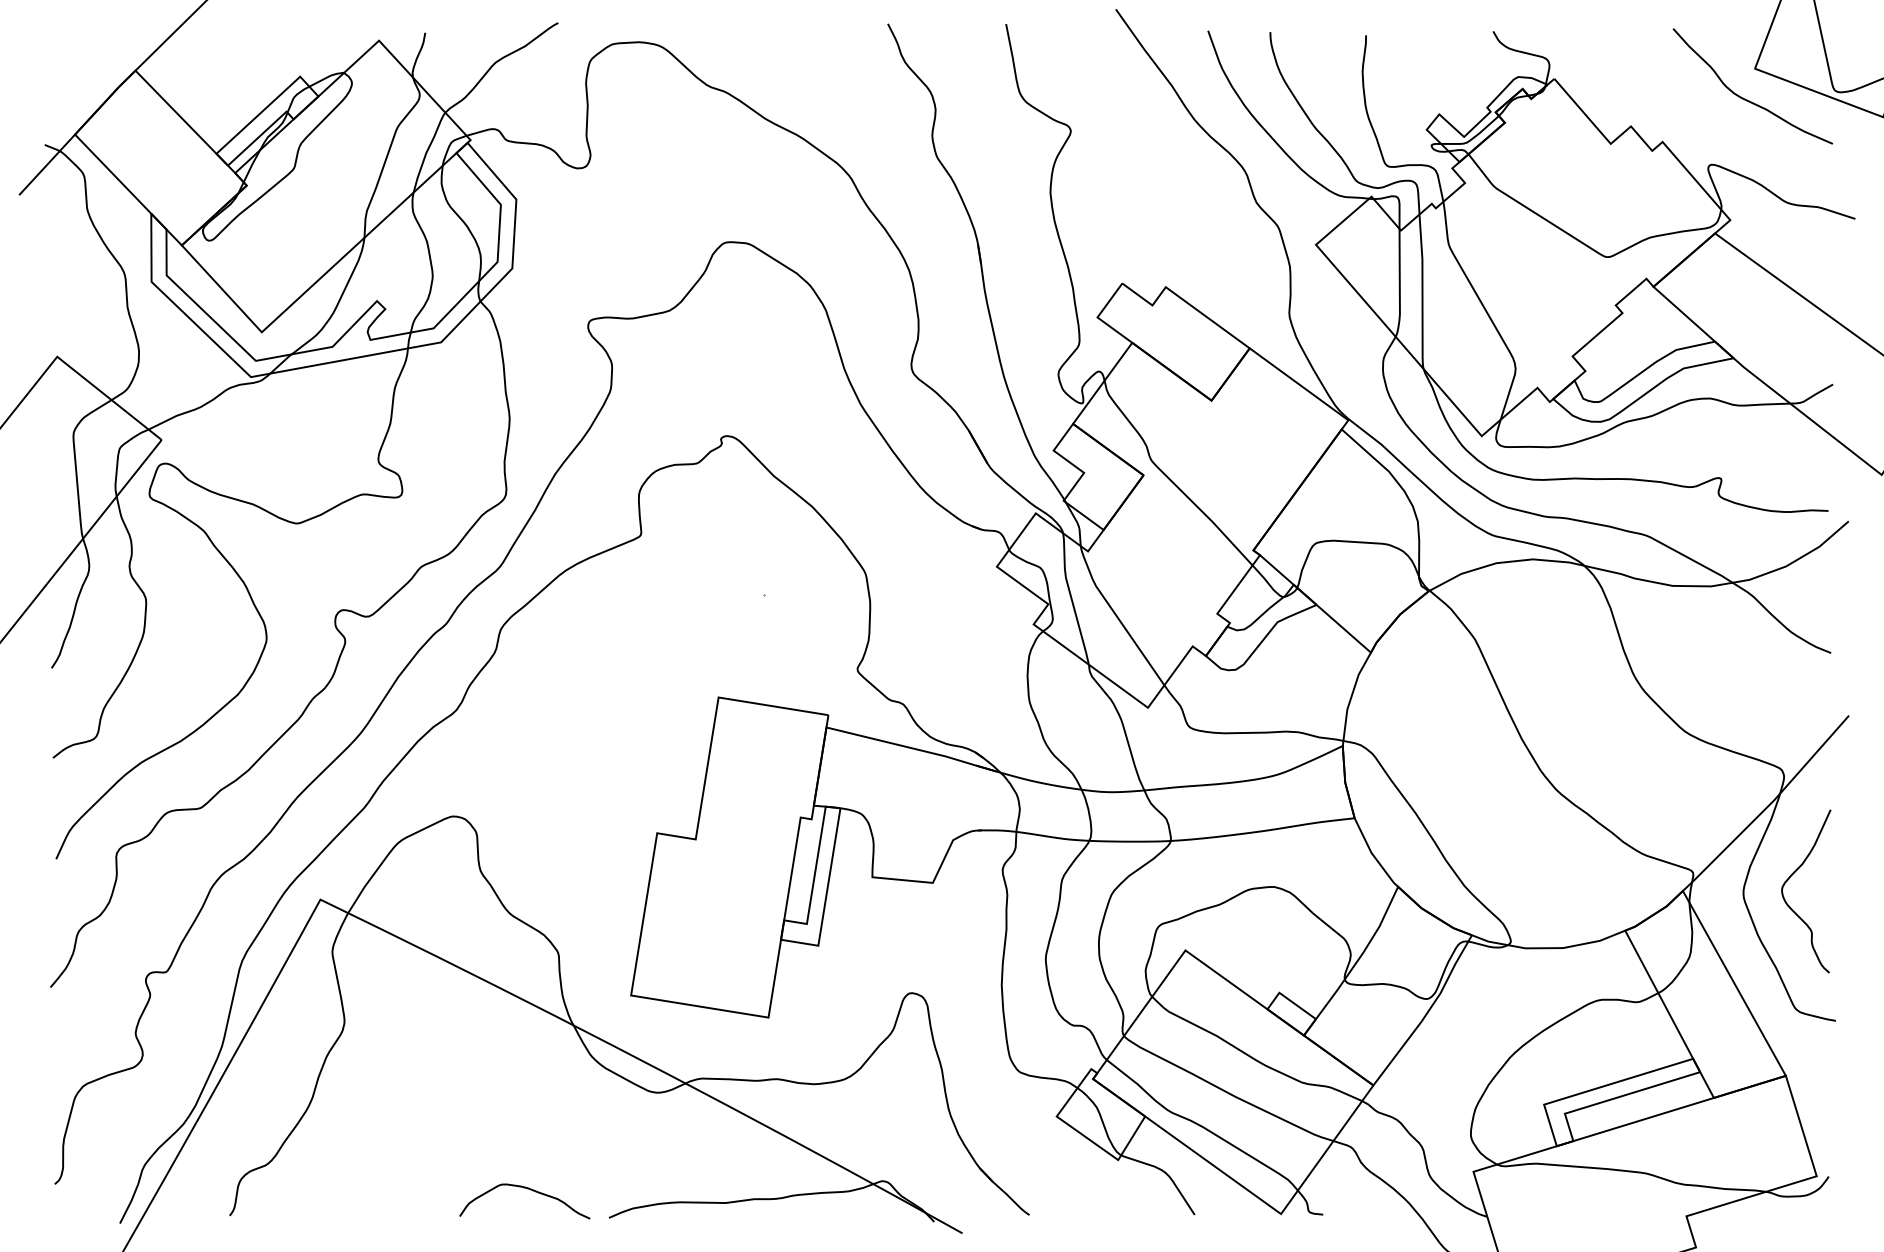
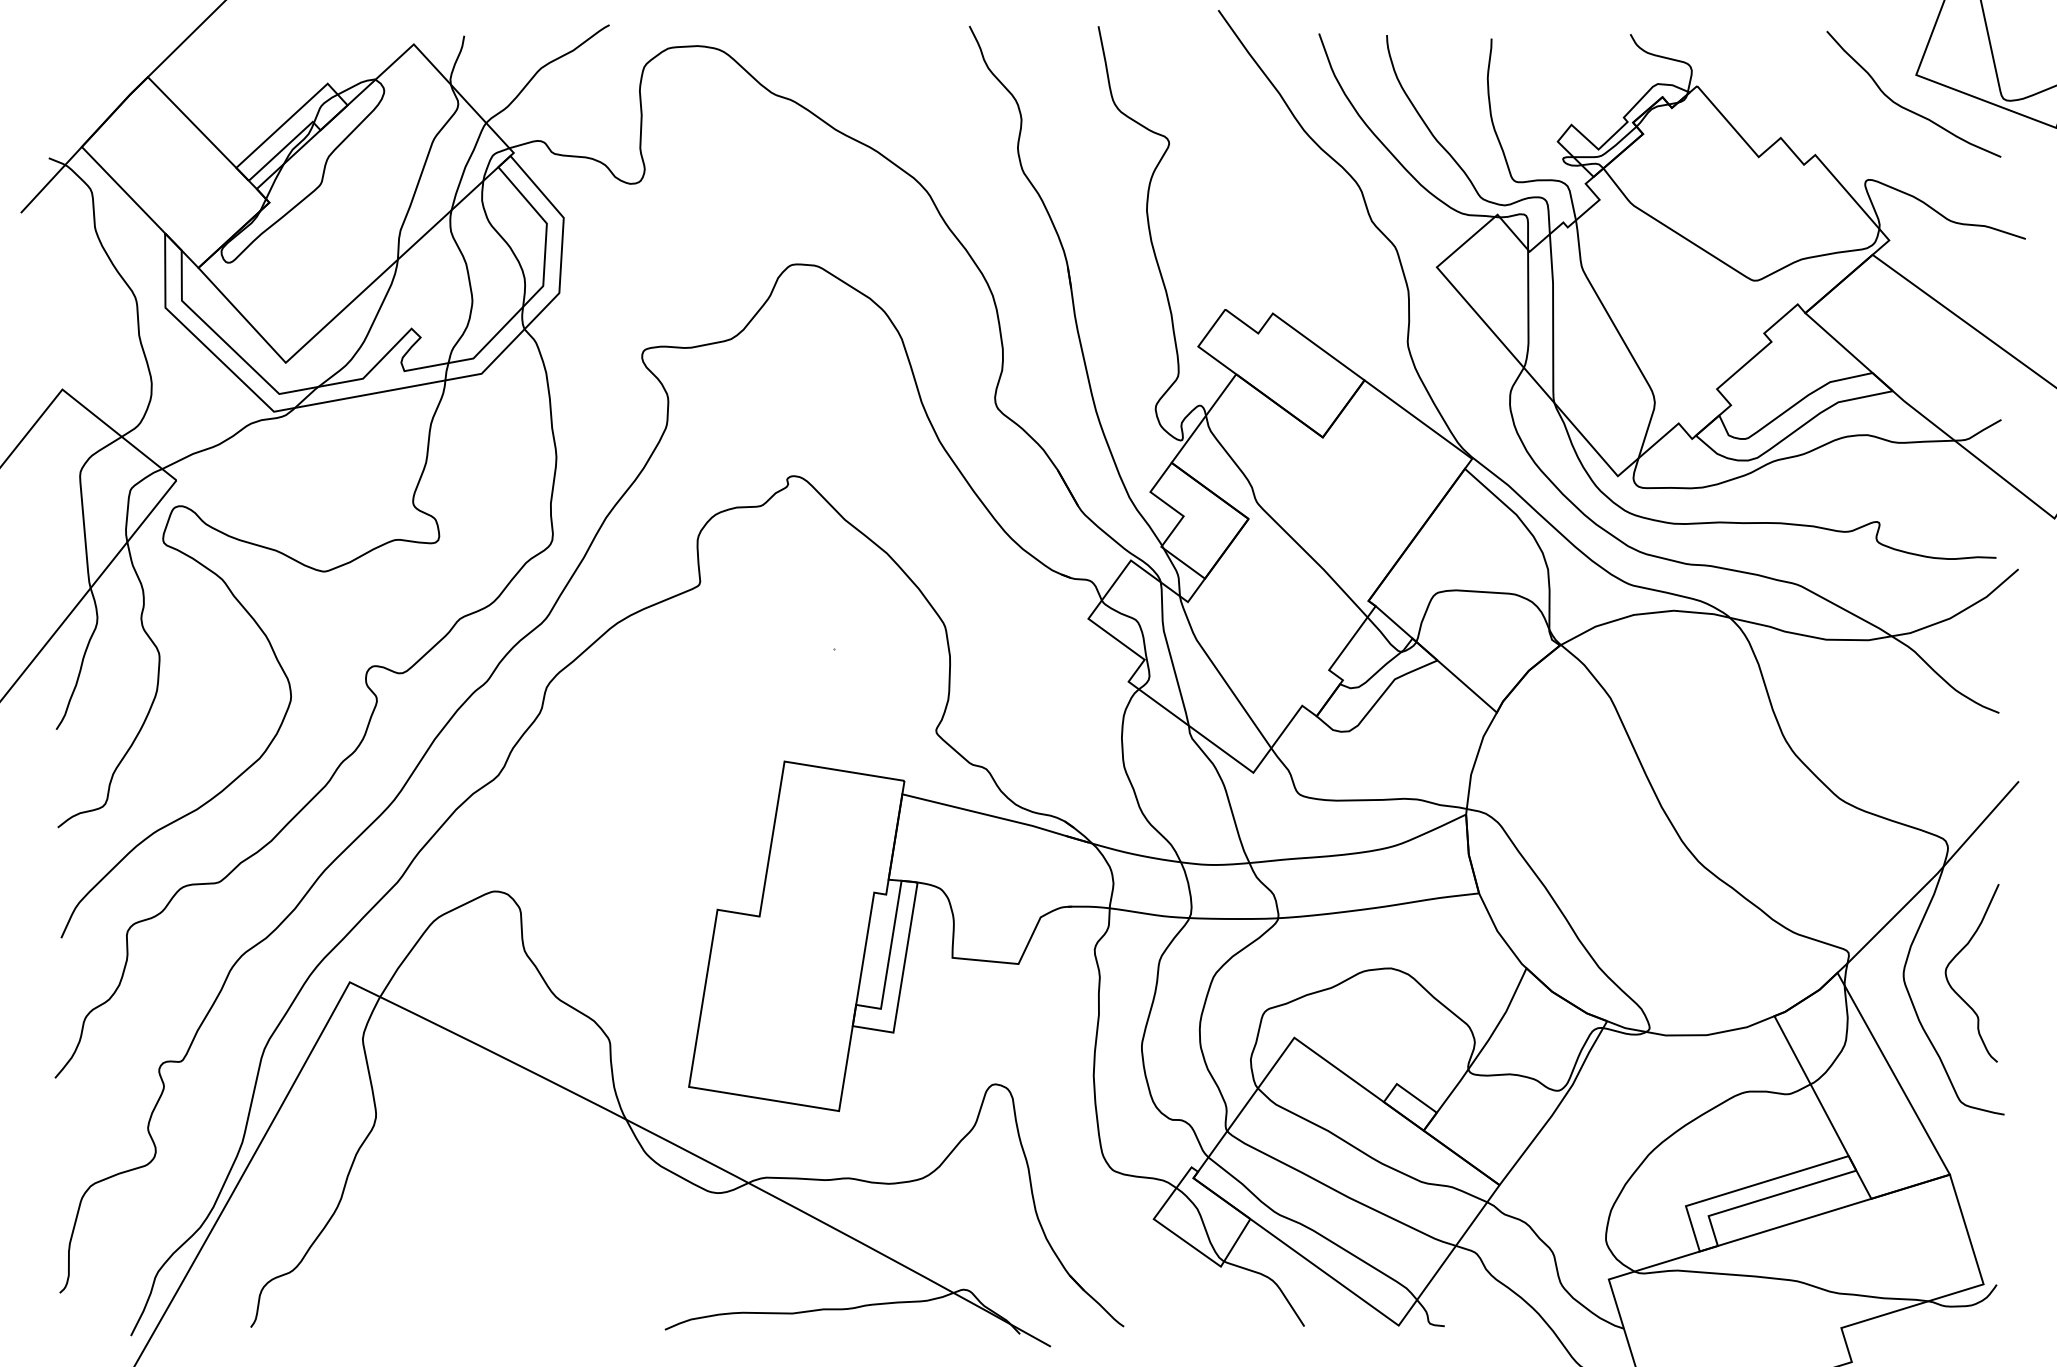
curve: (527, 1189) -> (575, 1298), removed

